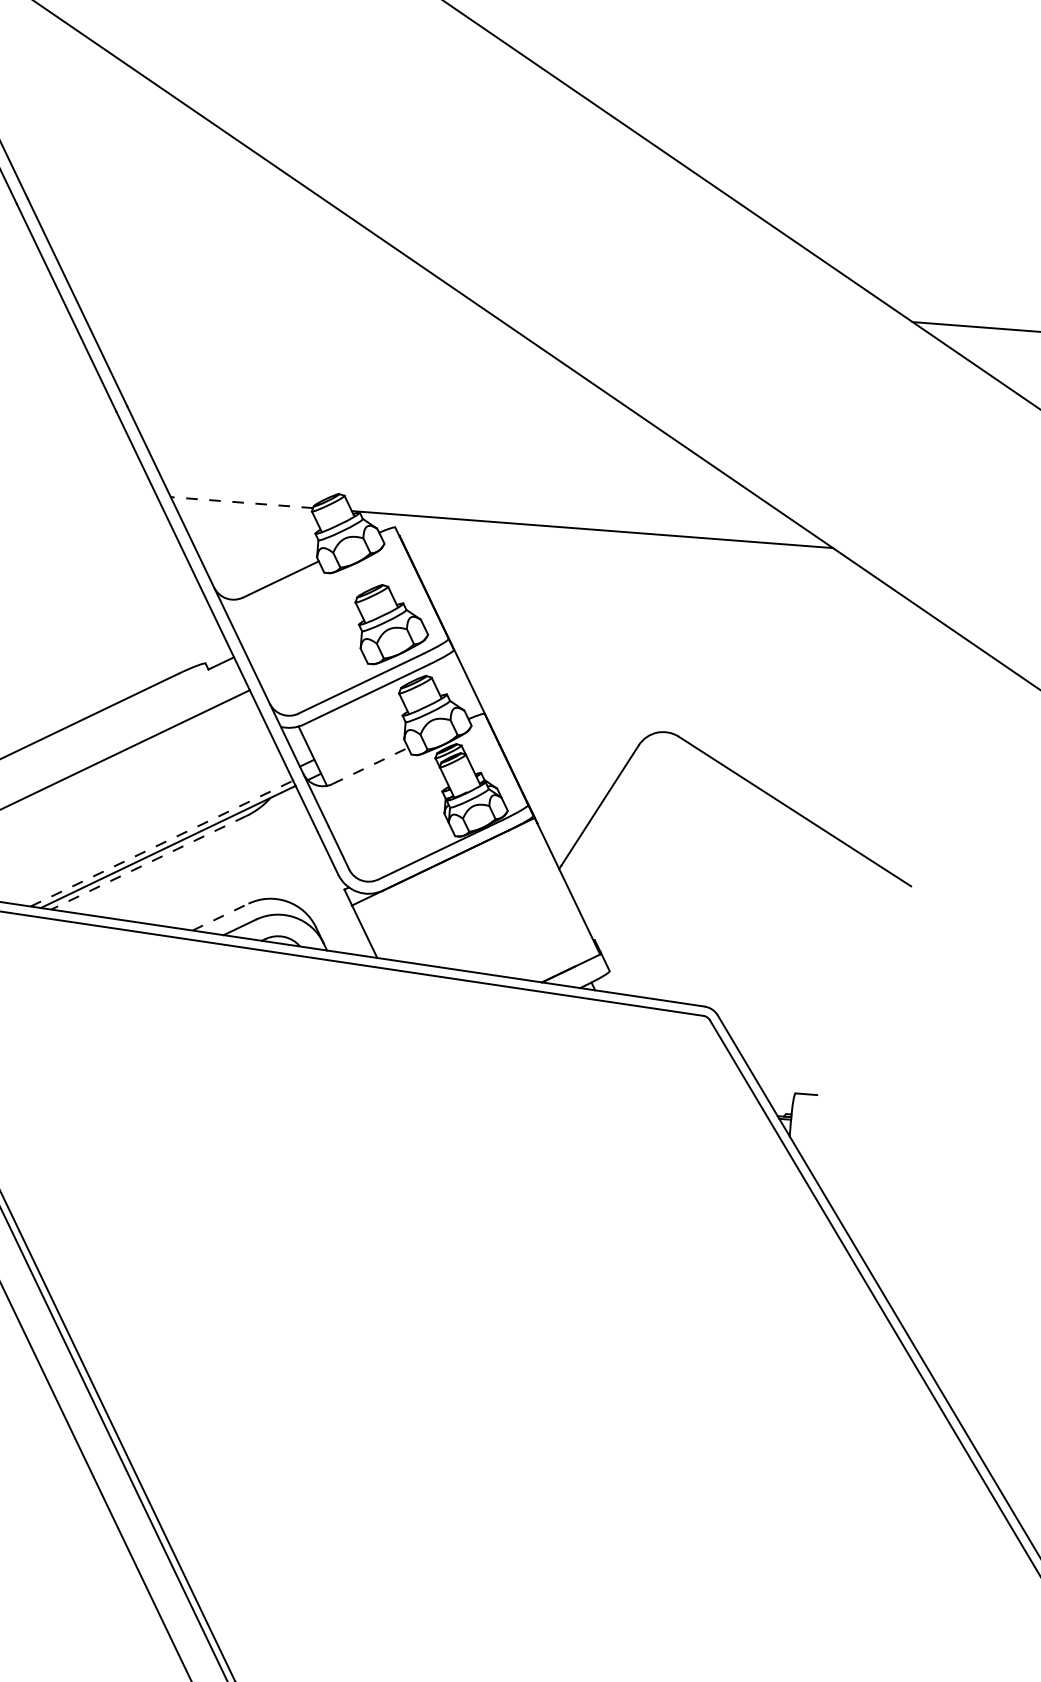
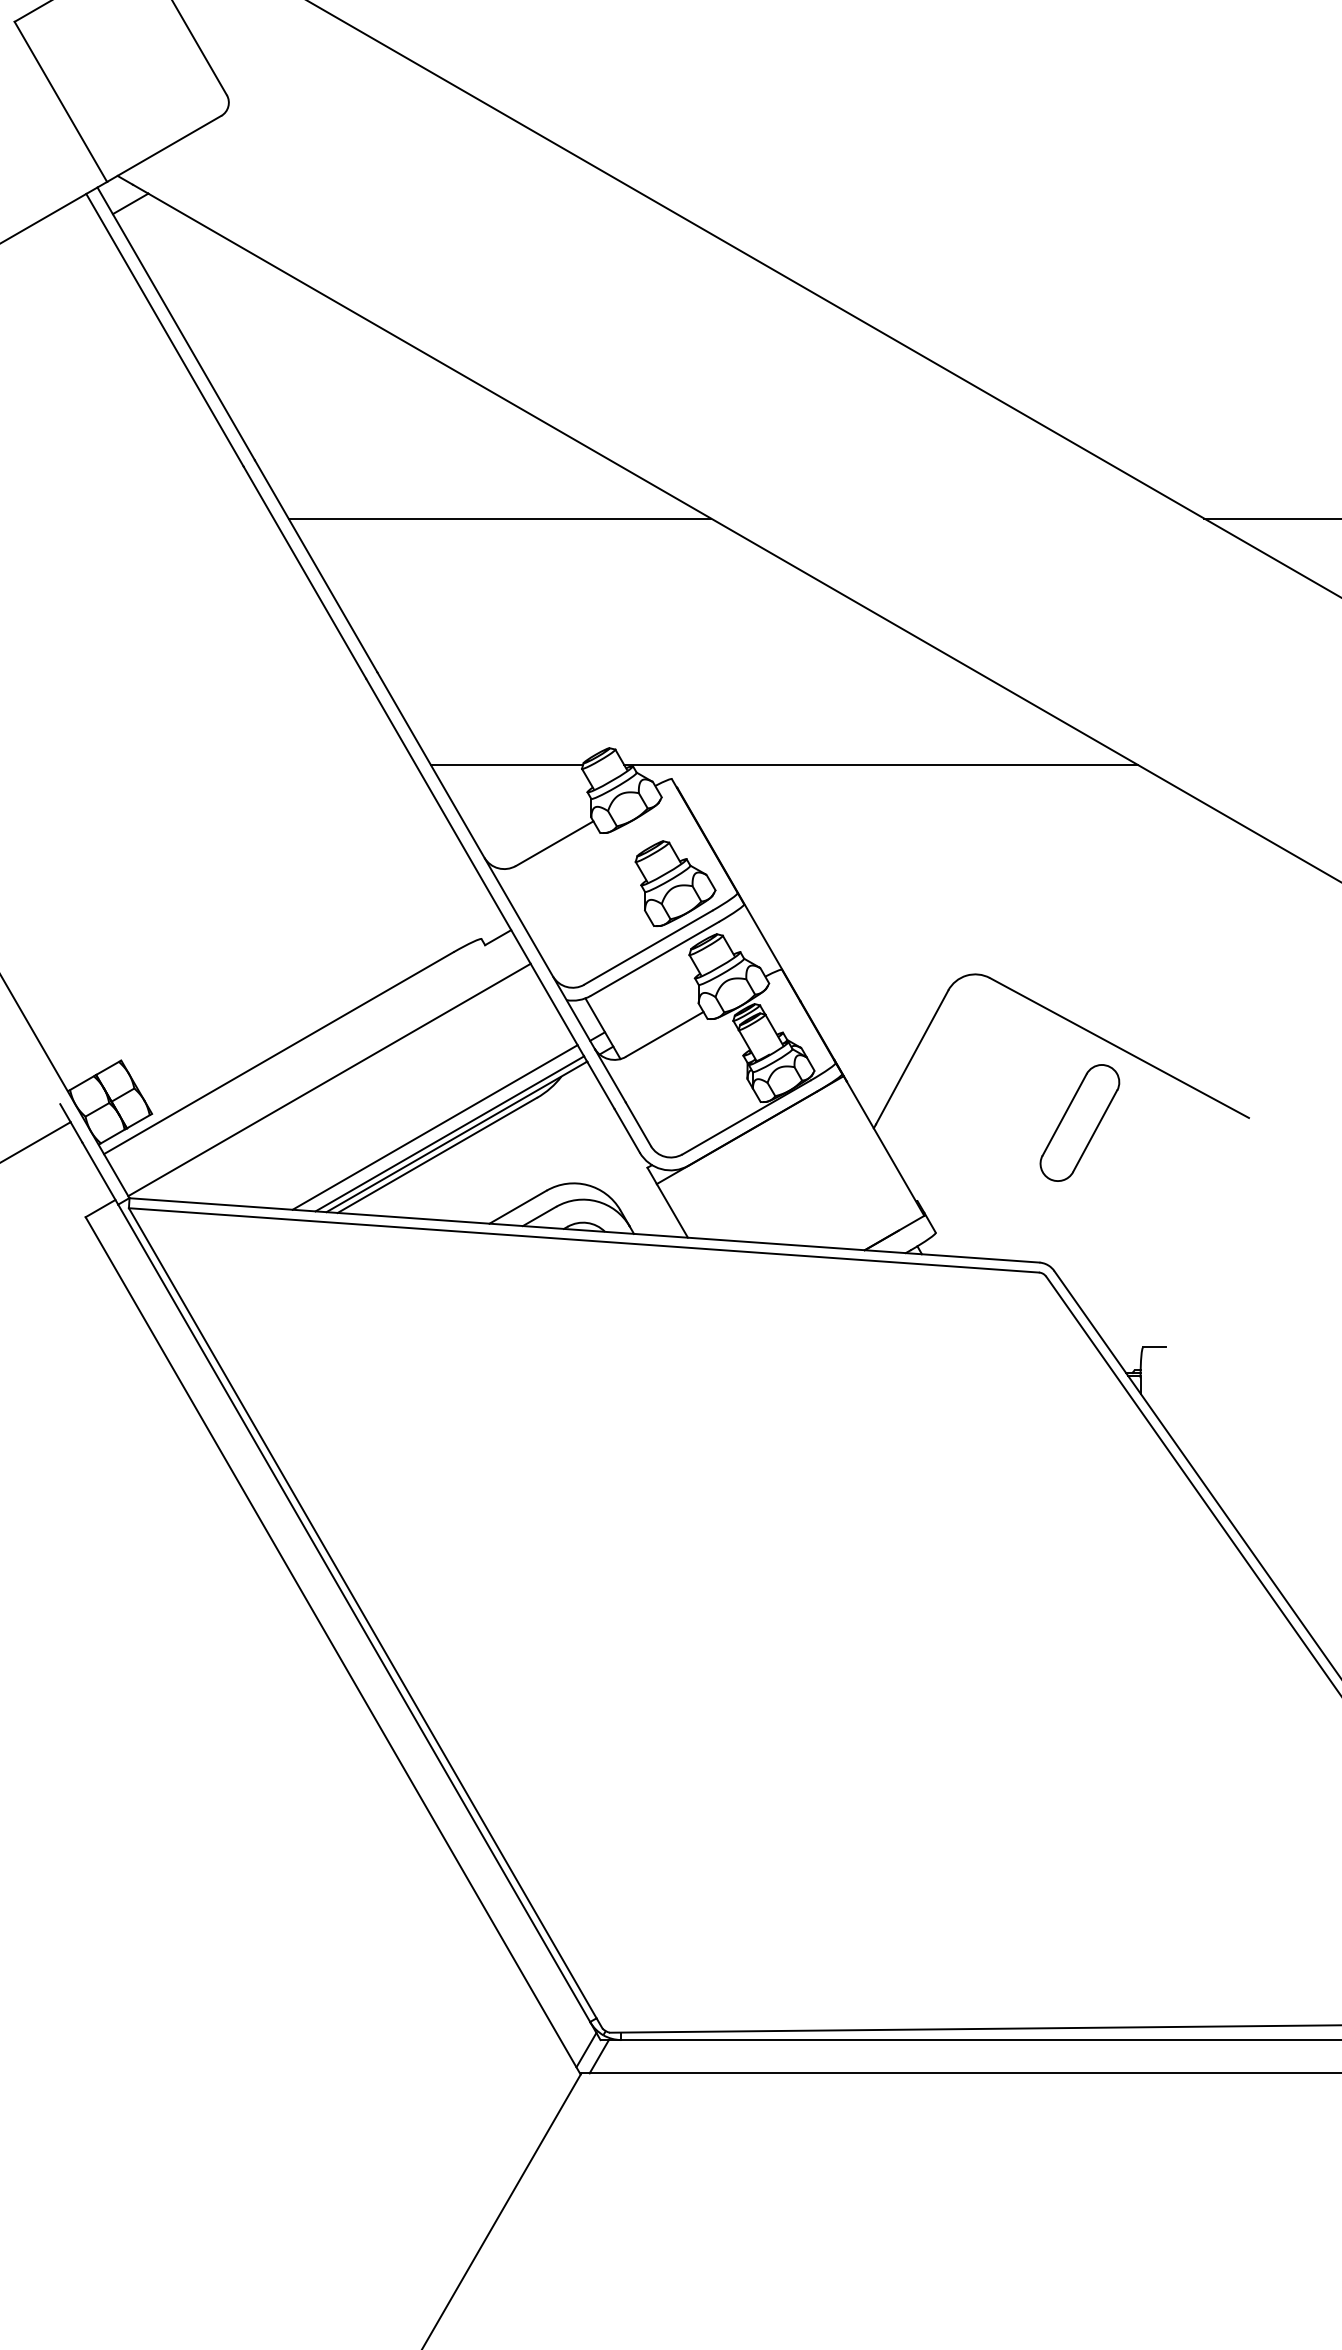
line: (252, 271) -> (499, 518), added
line: (242, 502) -> (507, 765), dashed -> solid
line: (369, 766) -> (664, 1034), dashed -> solid
line: (147, 836) -> (434, 1127), added
line: (162, 843) -> (450, 1133), dashed -> solid
line: (147, 862) -> (436, 1155), dashed -> solid
part: (752, 878) -> (1079, 1122), added
line: (220, 916) -> (518, 1206), dashed -> solid

